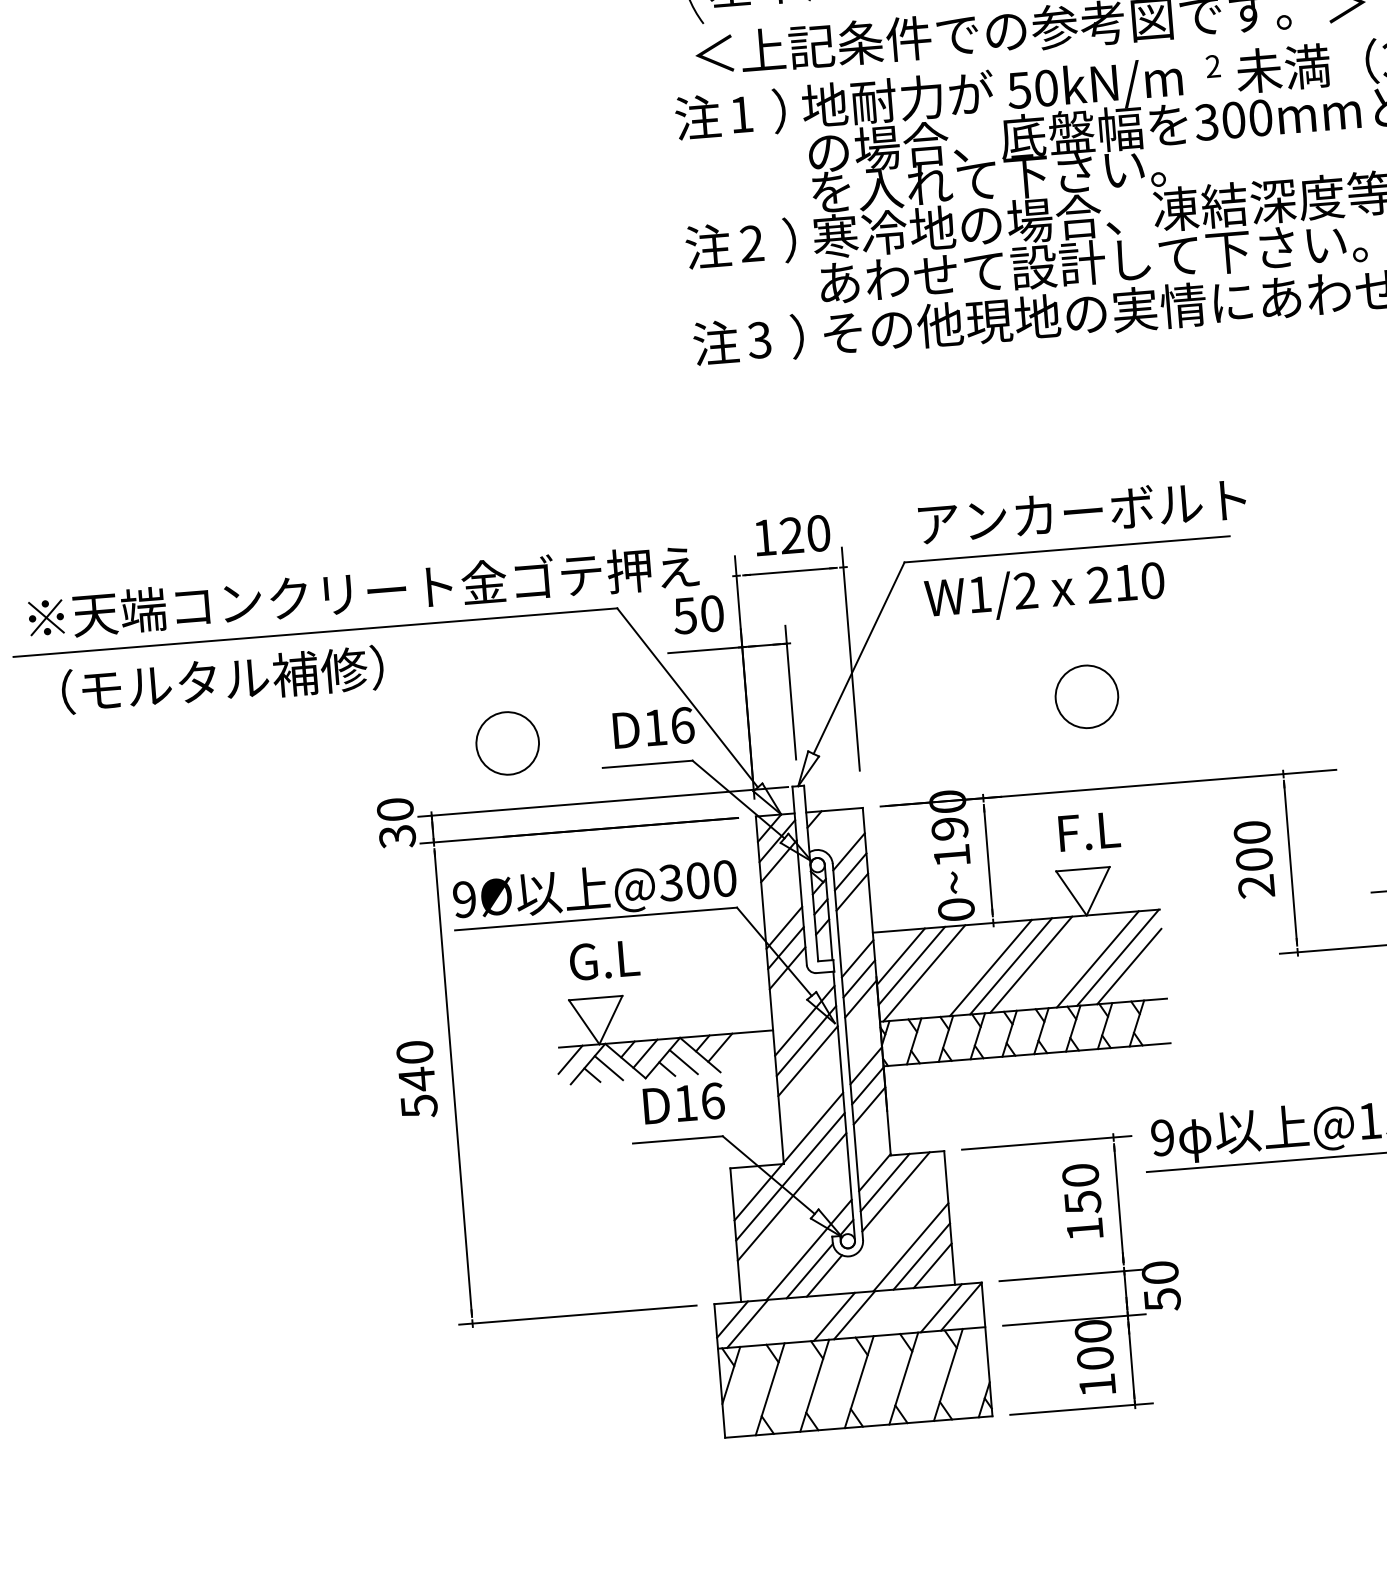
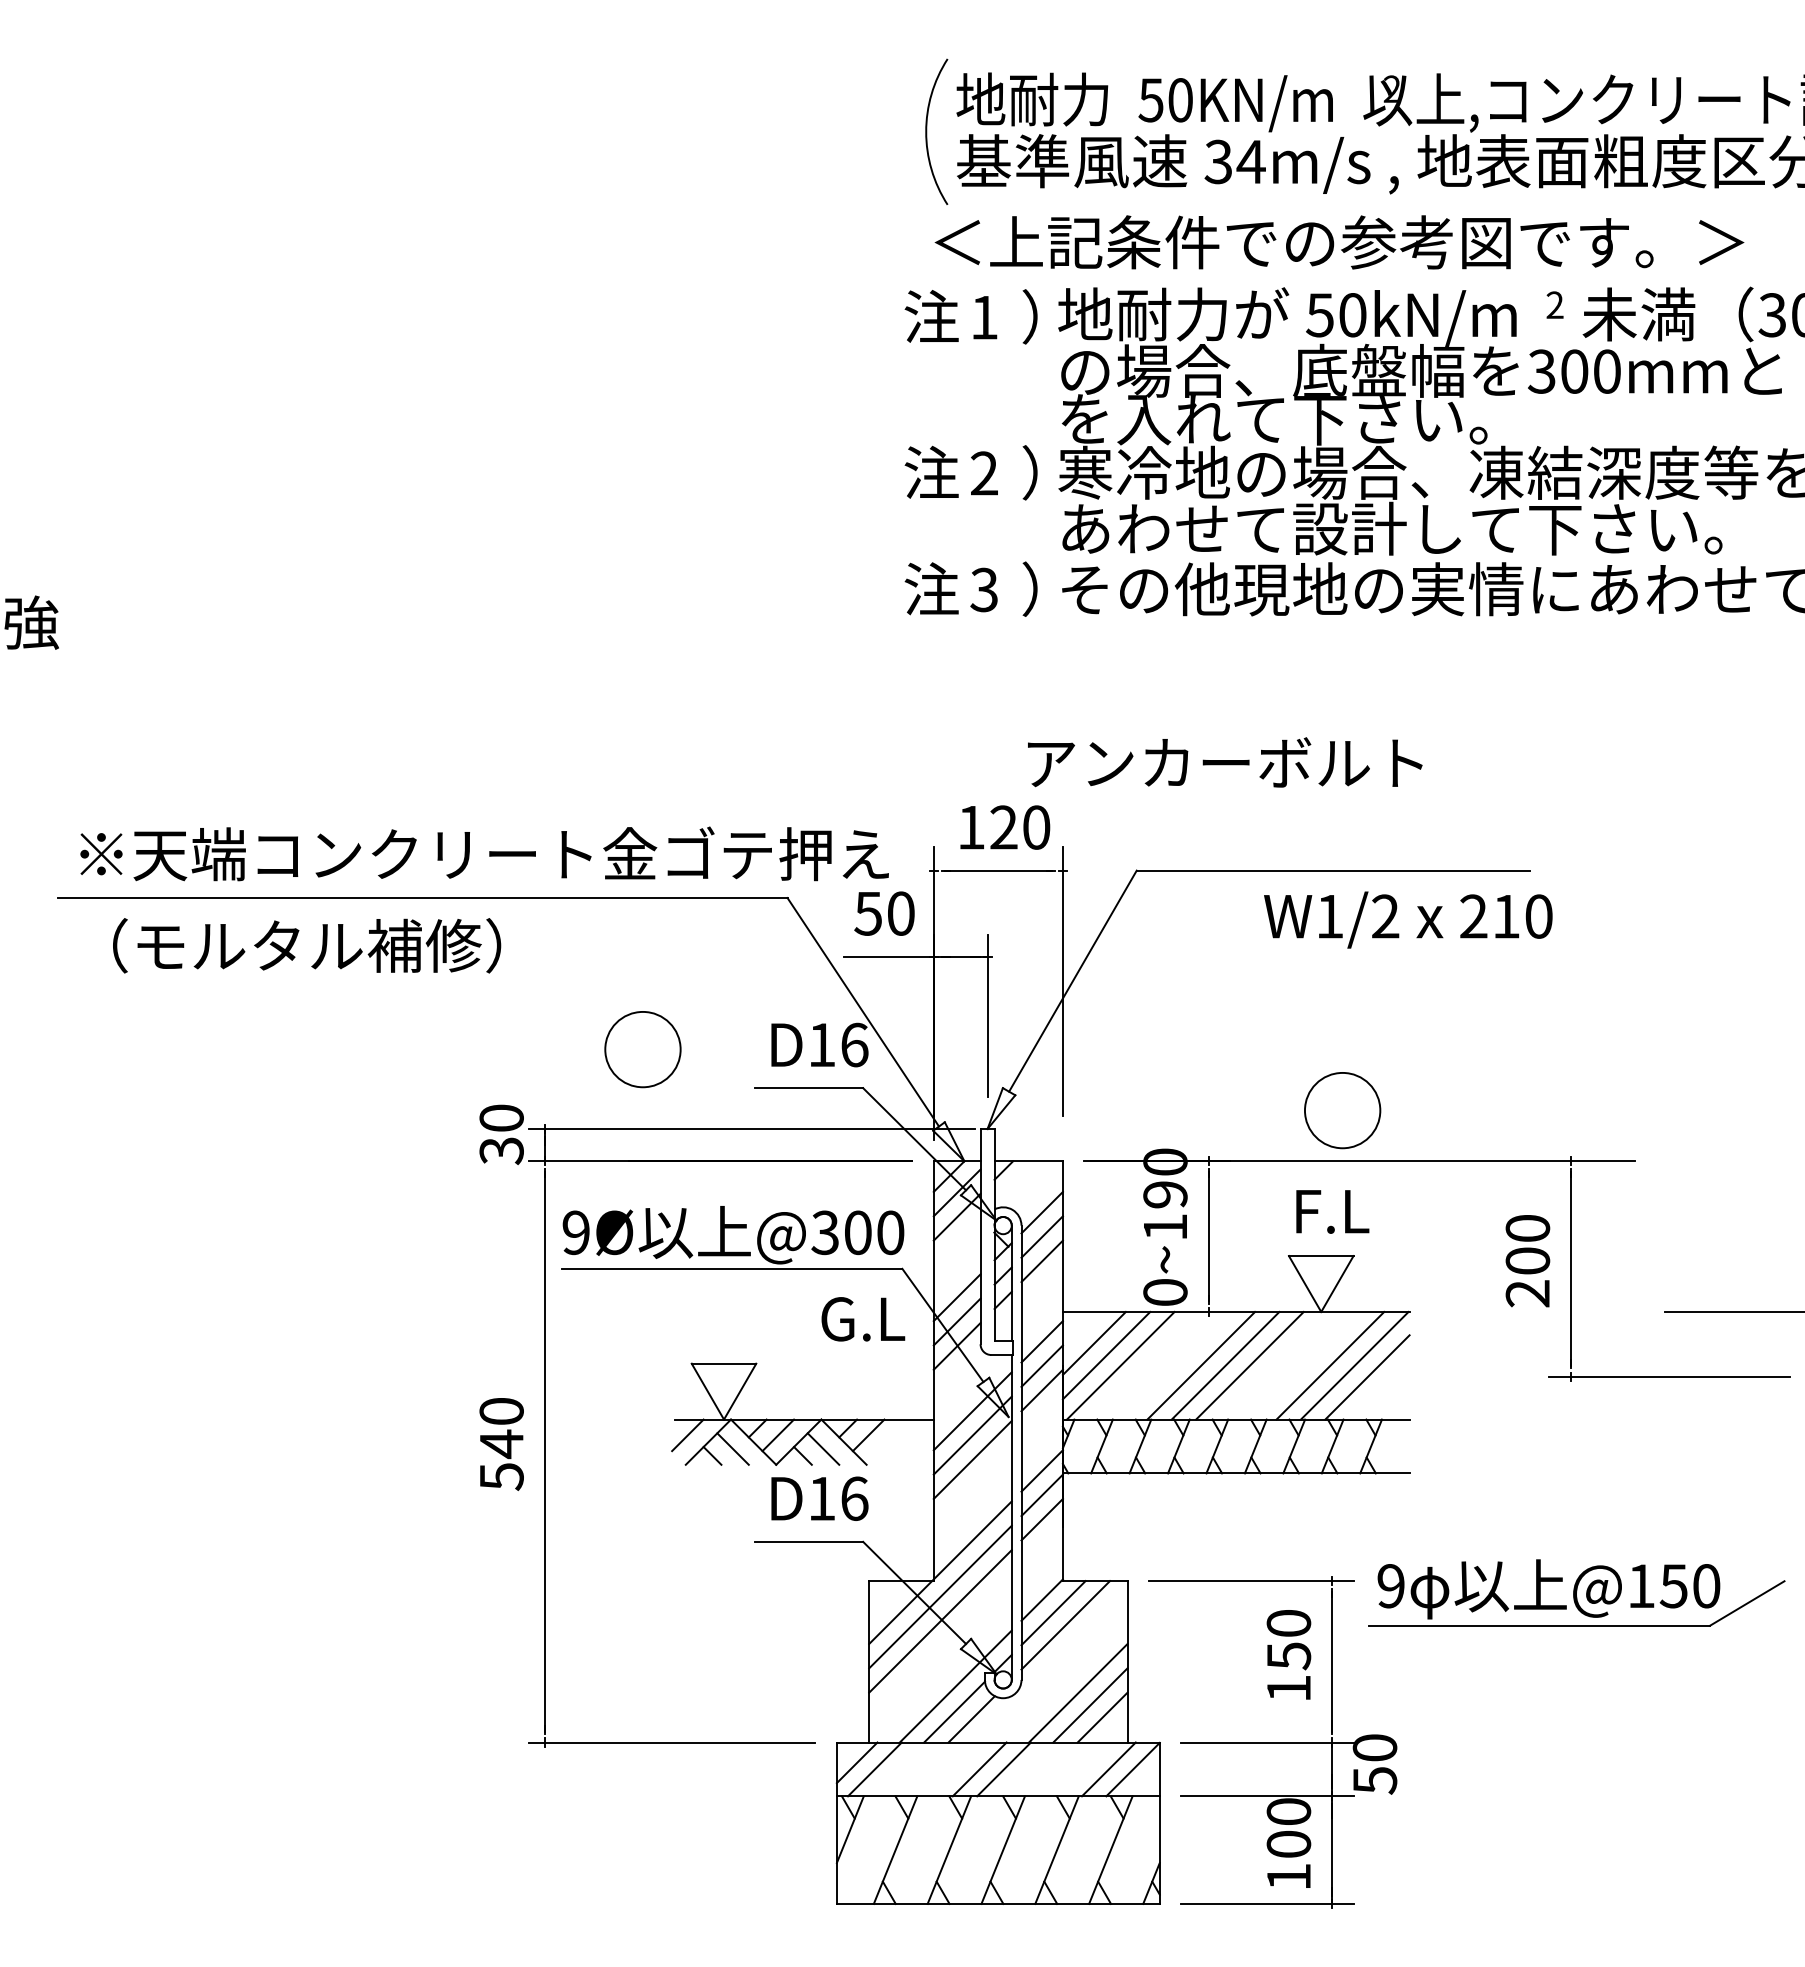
text: (1082, 511) -> (1225, 762), moved
text: (1045, 591) -> (1408, 919), moved
circle: (1086, 696) -> (1342, 1110), moved
text: (604, 960) -> (863, 1319), moved

